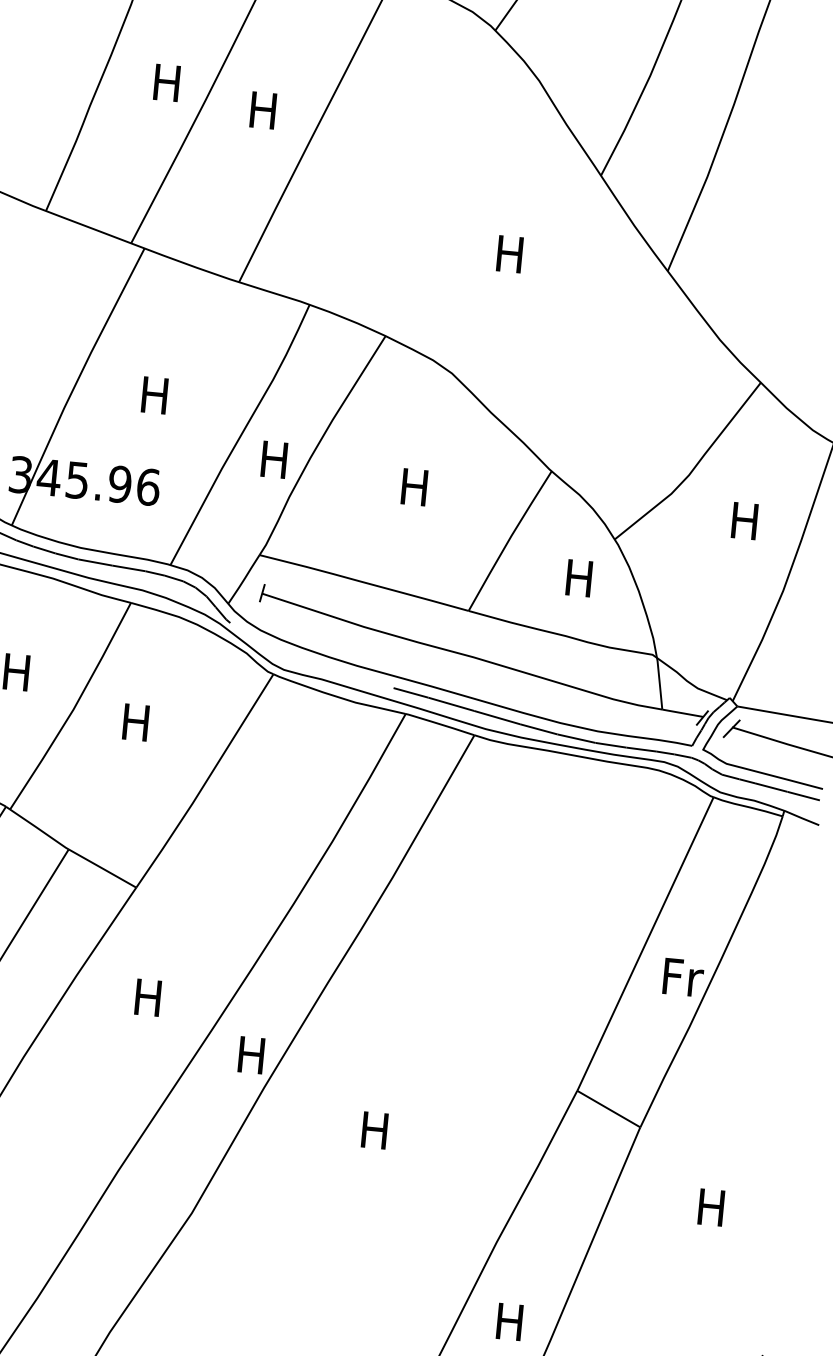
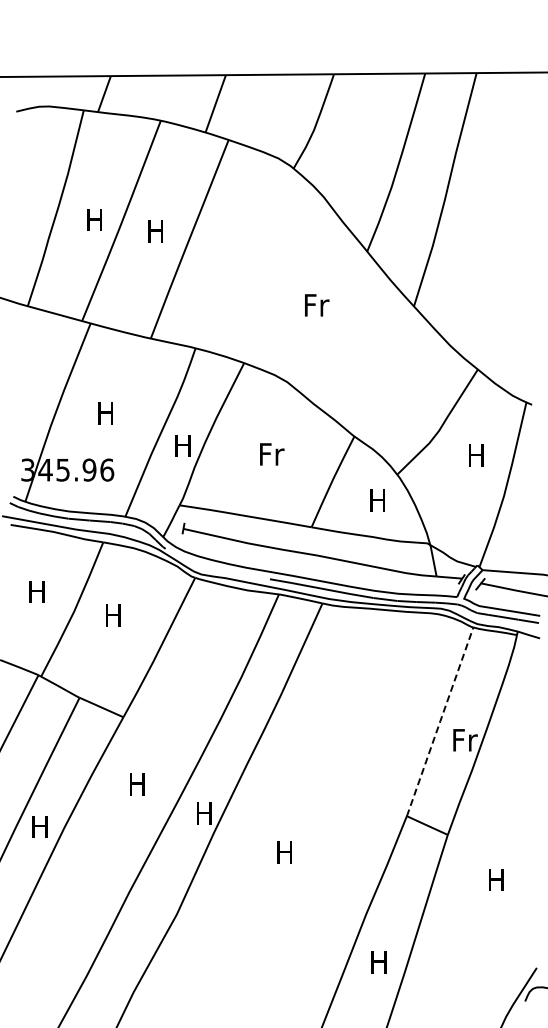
text: (512, 254) -> (317, 305), H -> Fr
text: (417, 487) -> (272, 454), H -> Fr
line: (645, 945) -> (440, 722), solid -> dashed

